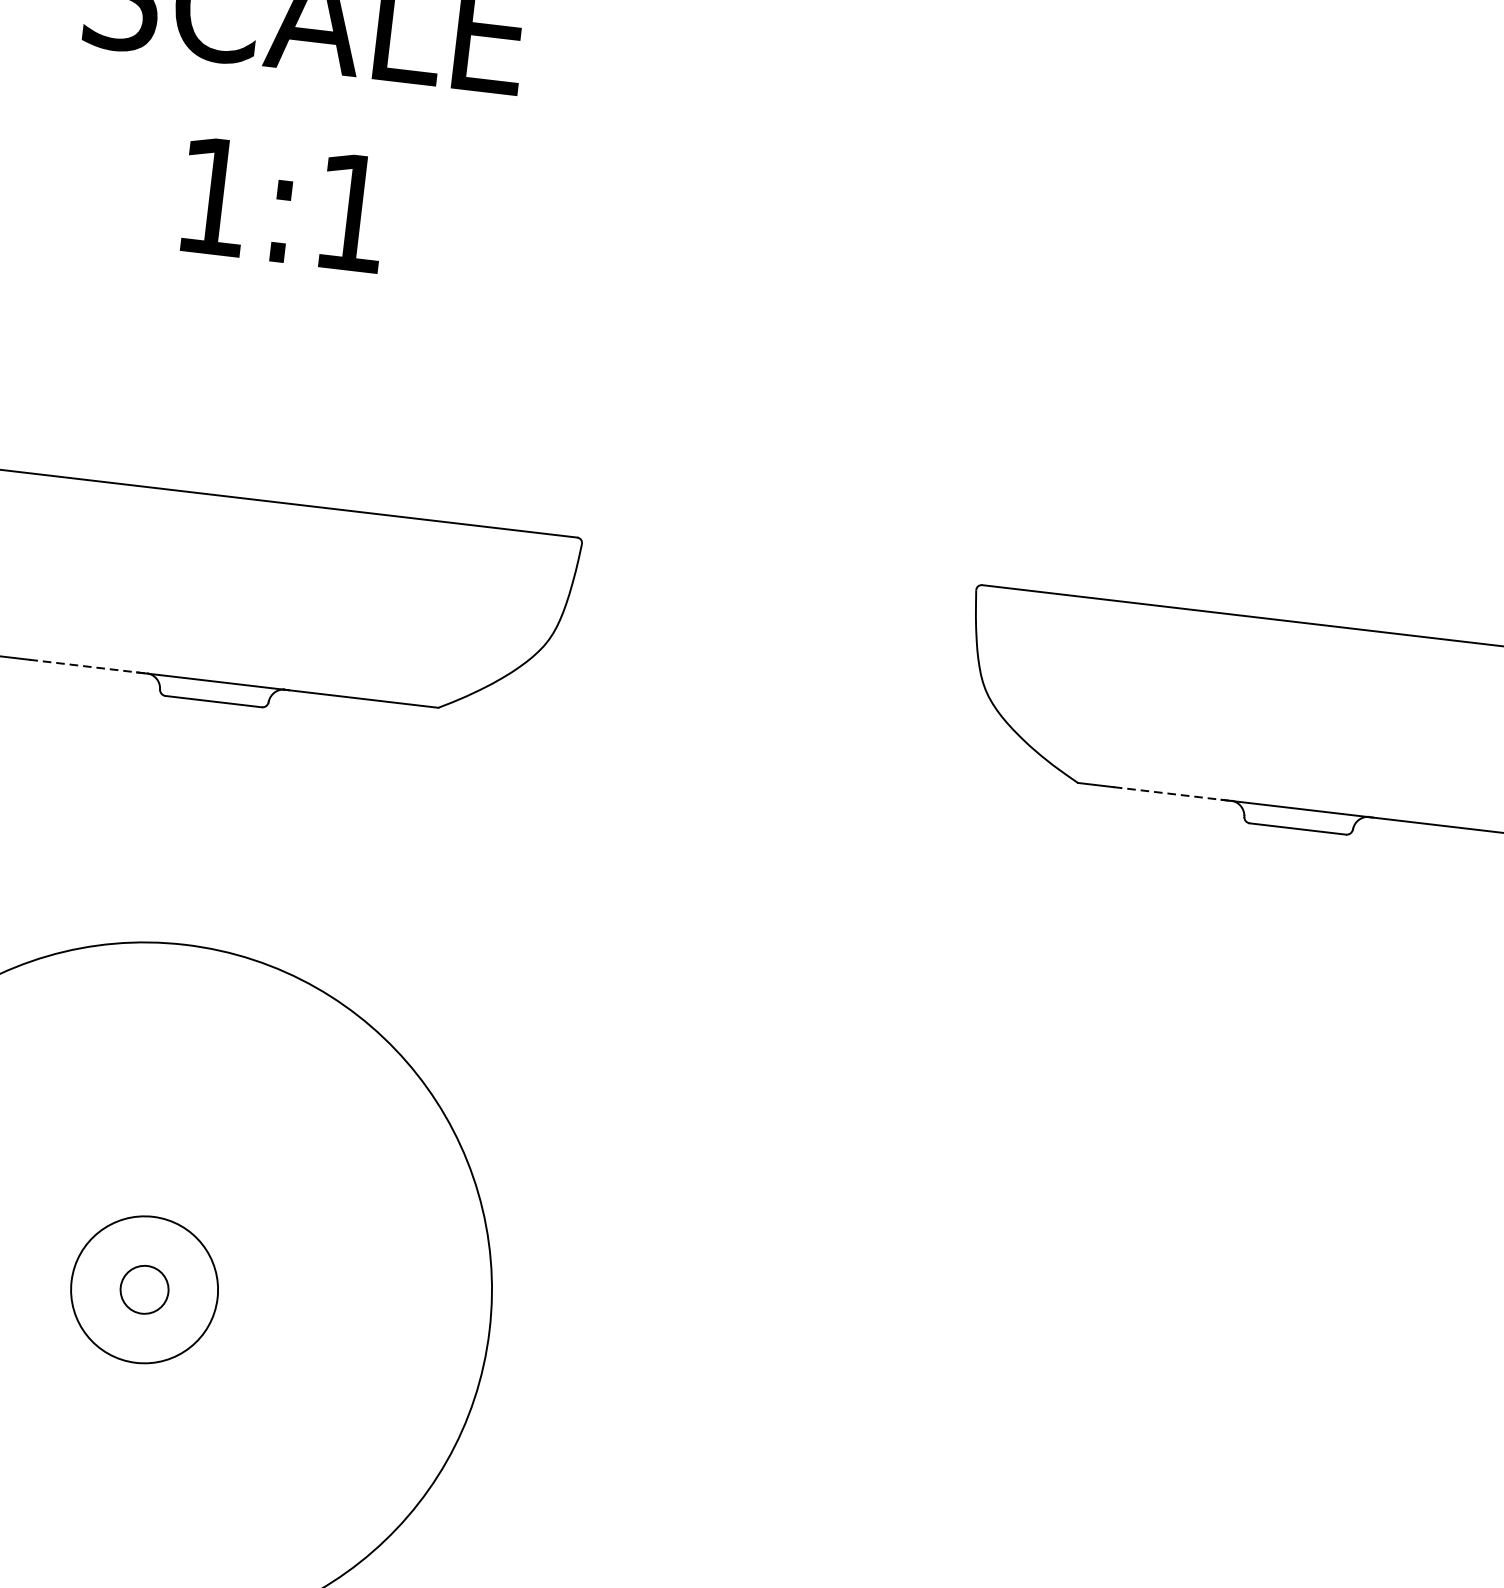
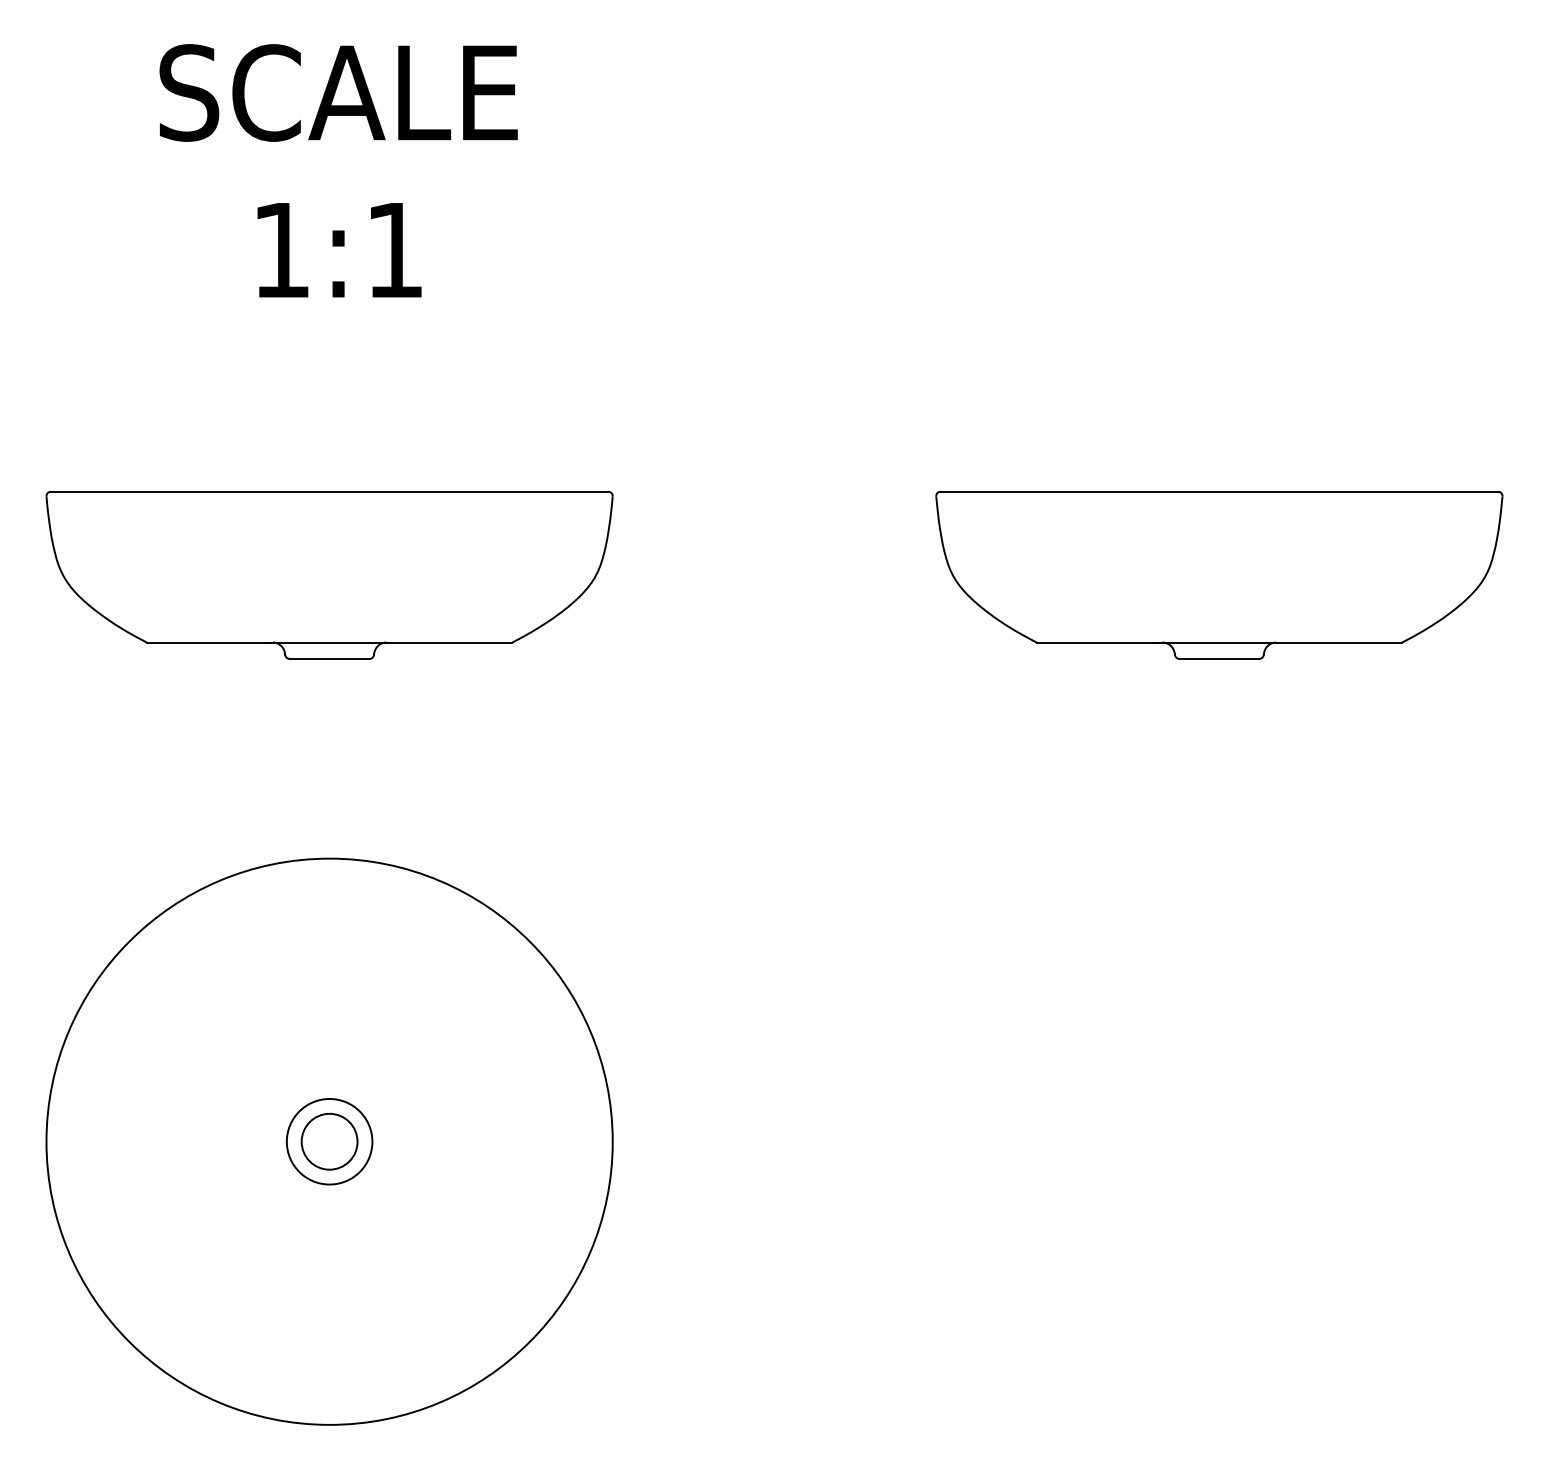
line: (89, 666) -> (225, 642), dashed -> solid
line: (1173, 793) -> (1115, 642), dashed -> solid
circle: (144, 1289) -> (329, 1141), size x0.71
circle: (144, 1289) -> (329, 1141), size x1.43

